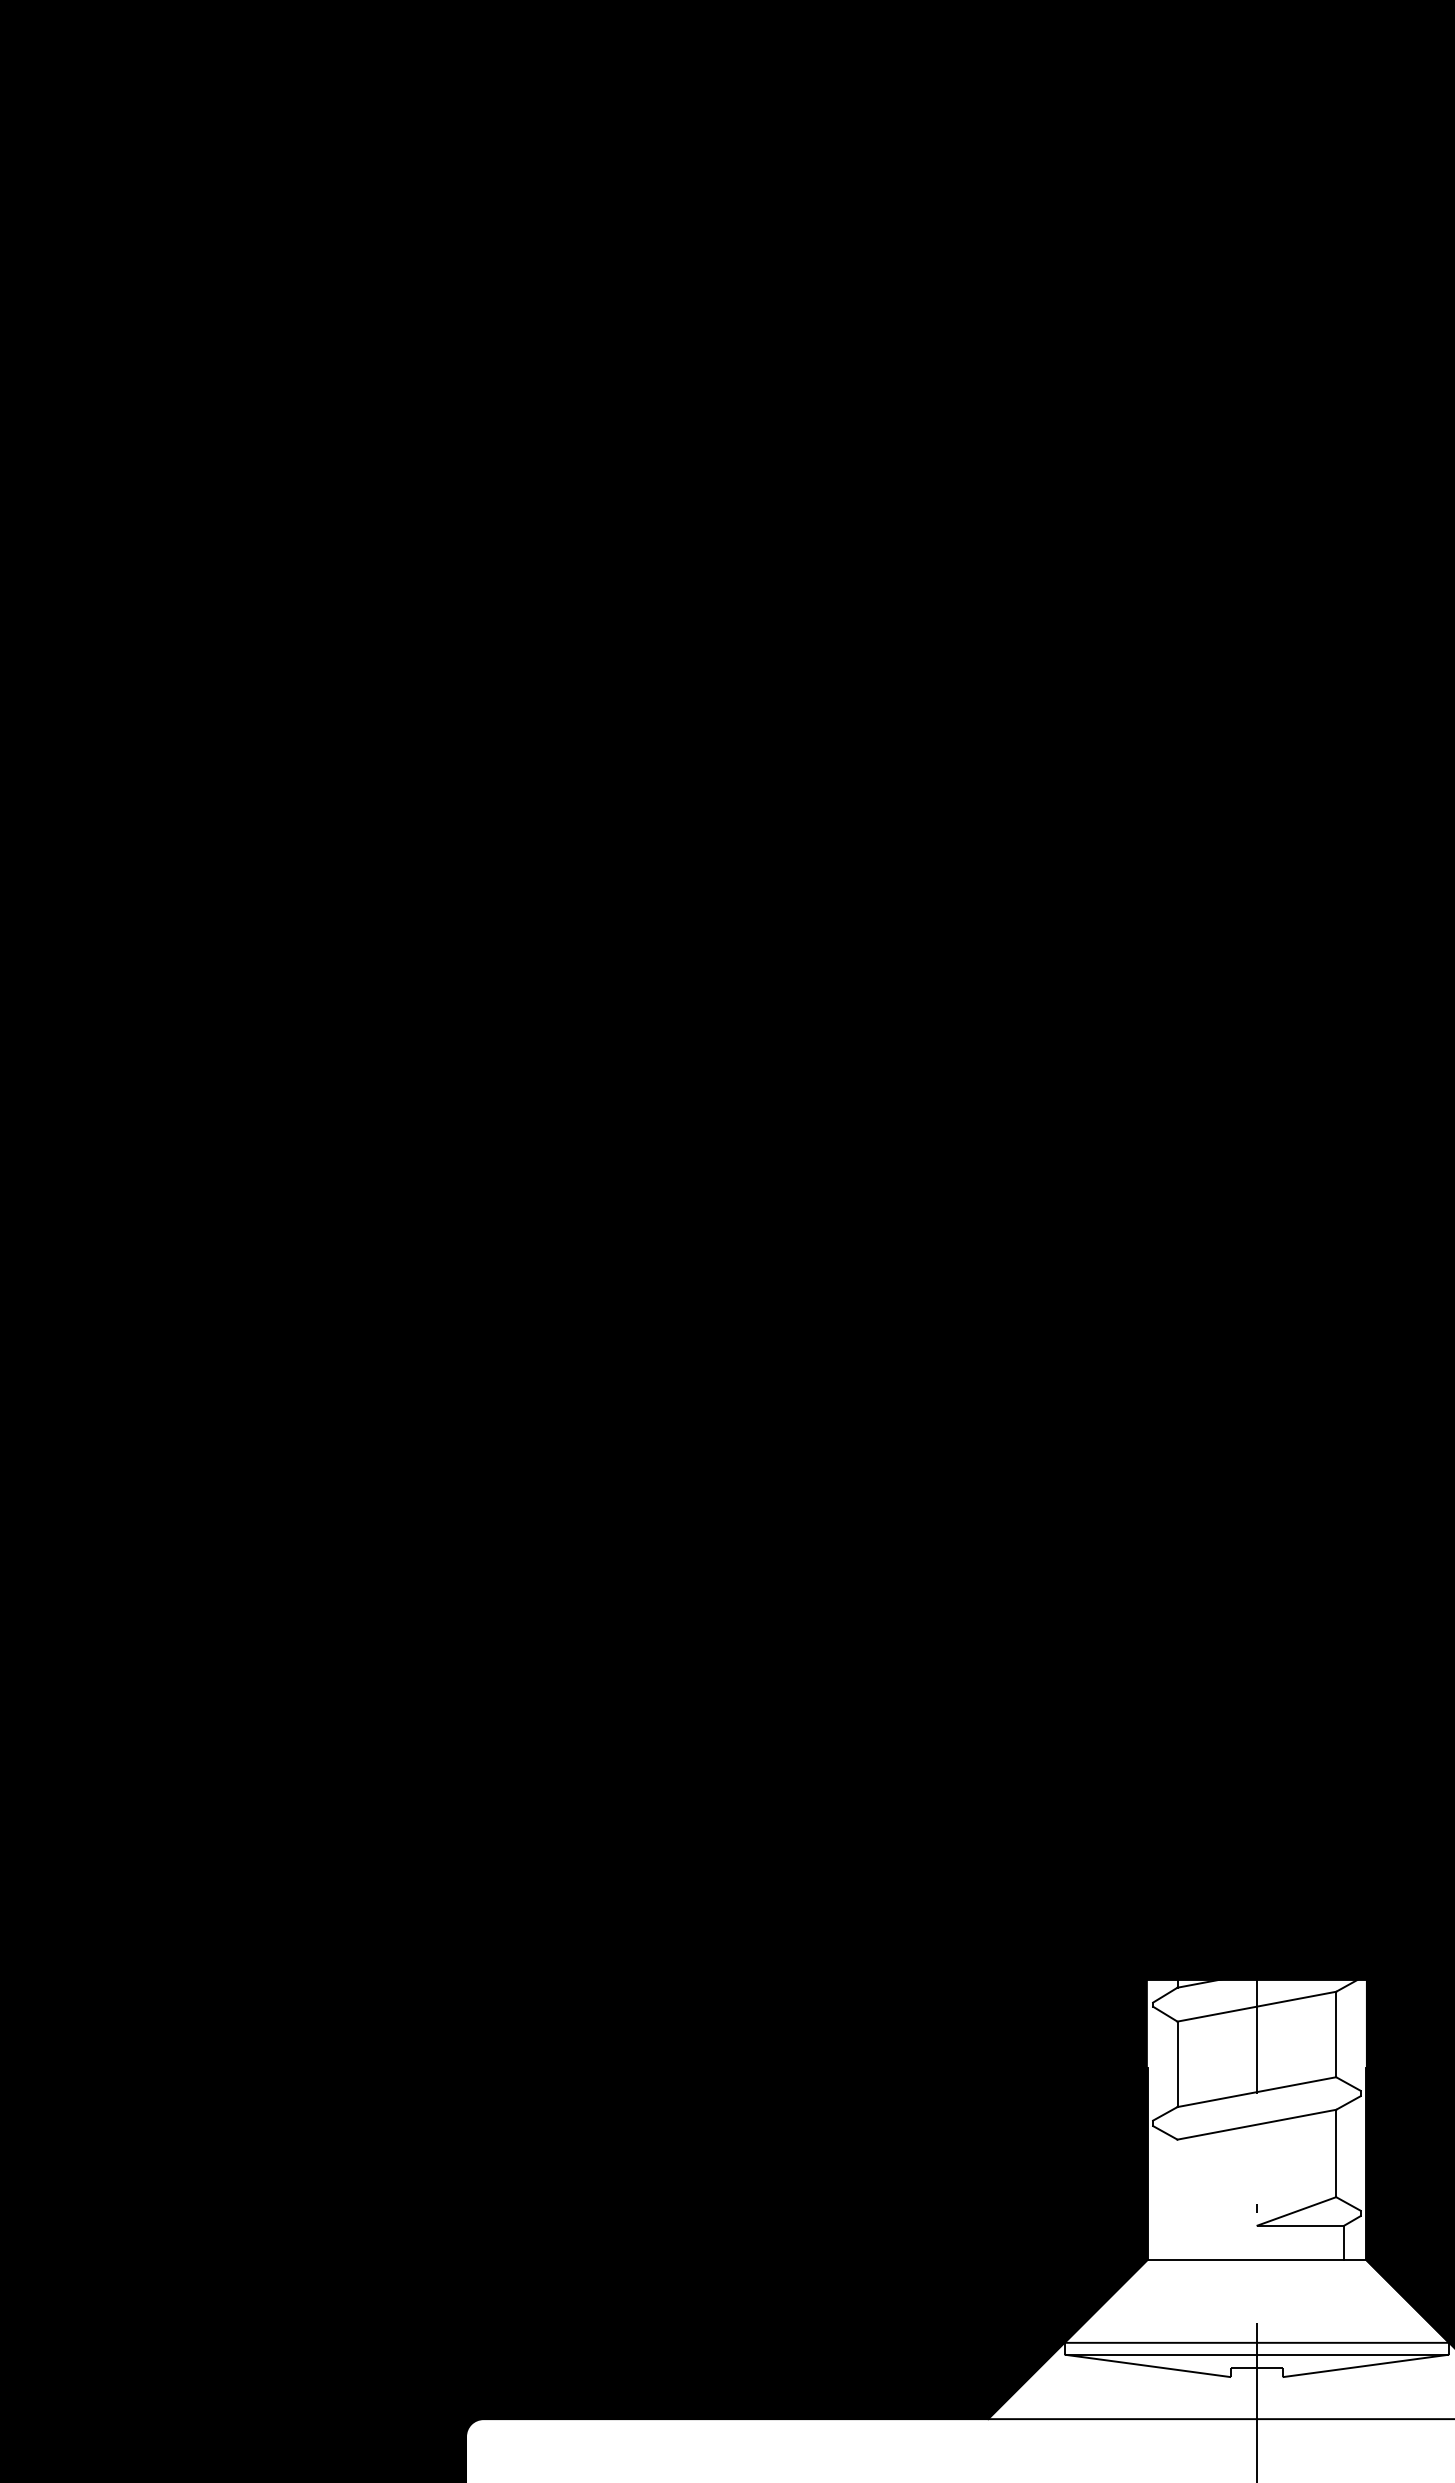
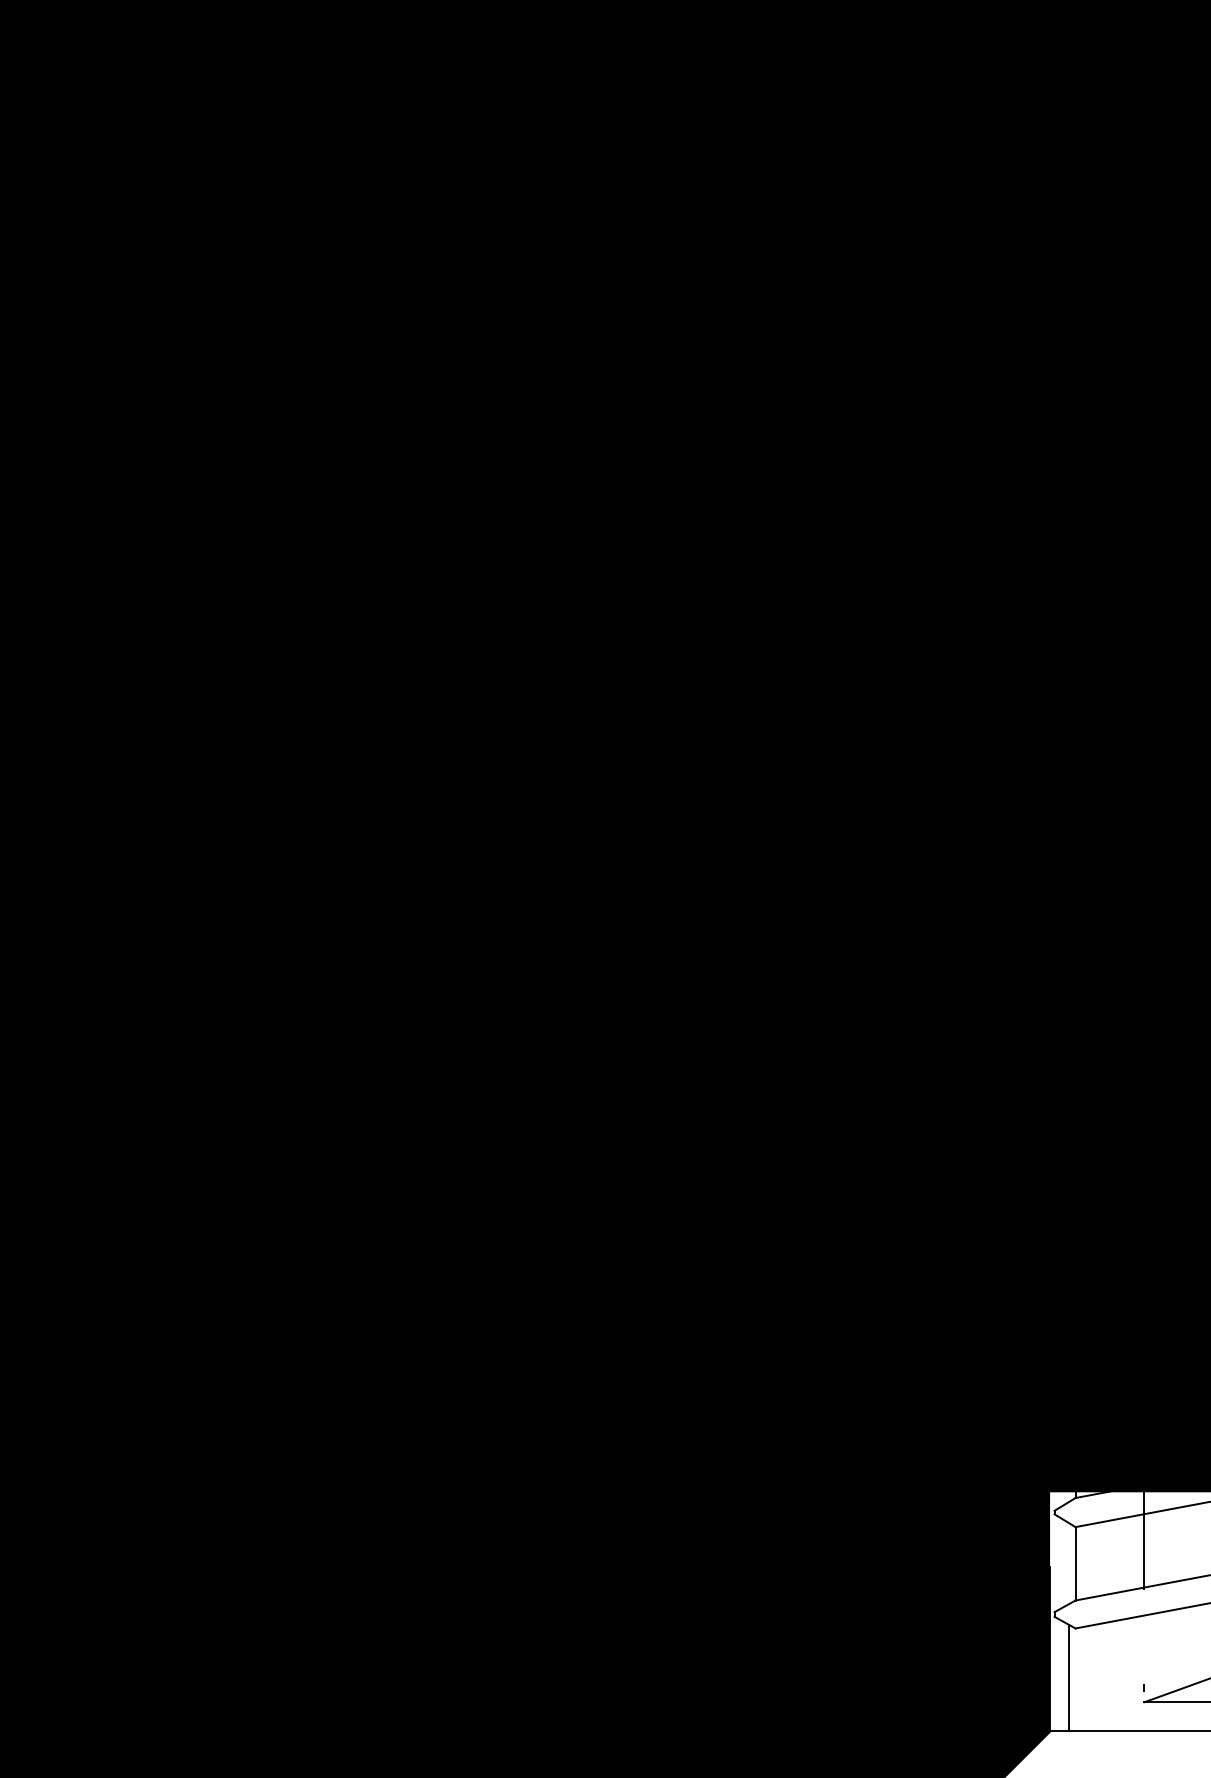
line: (1169, 2197) -> (1068, 1678), added

